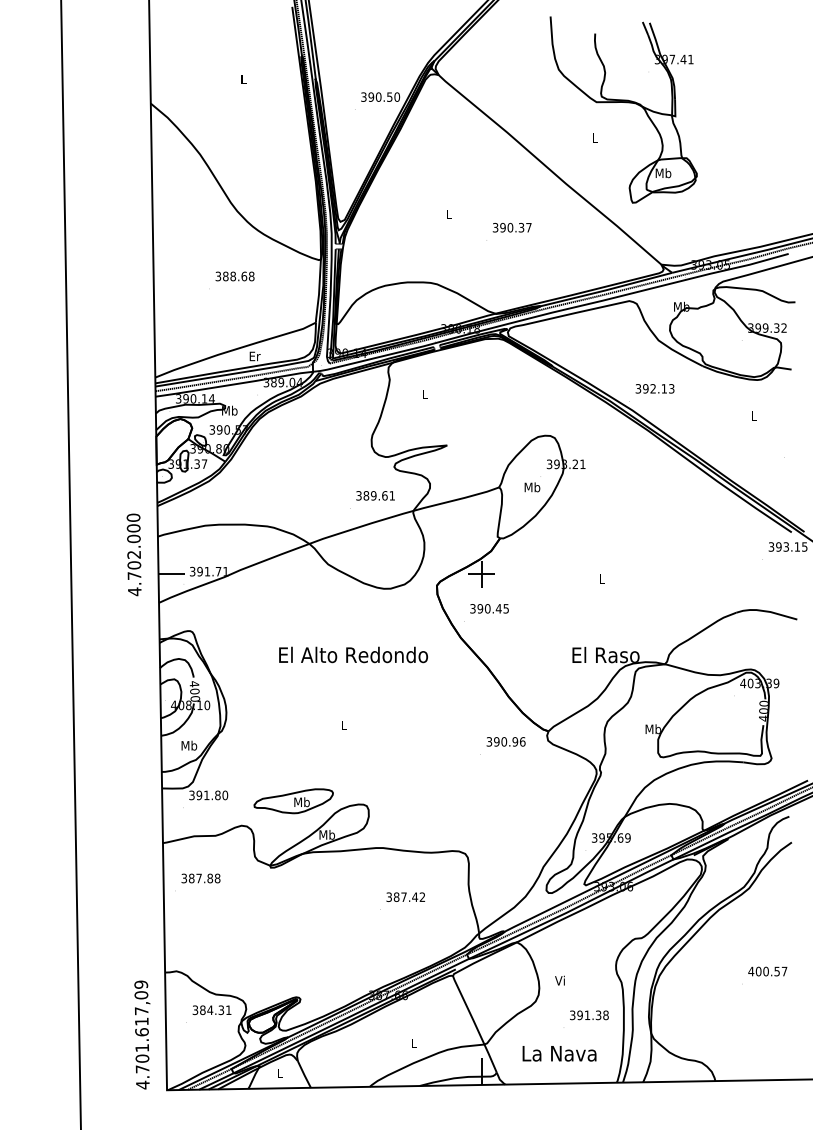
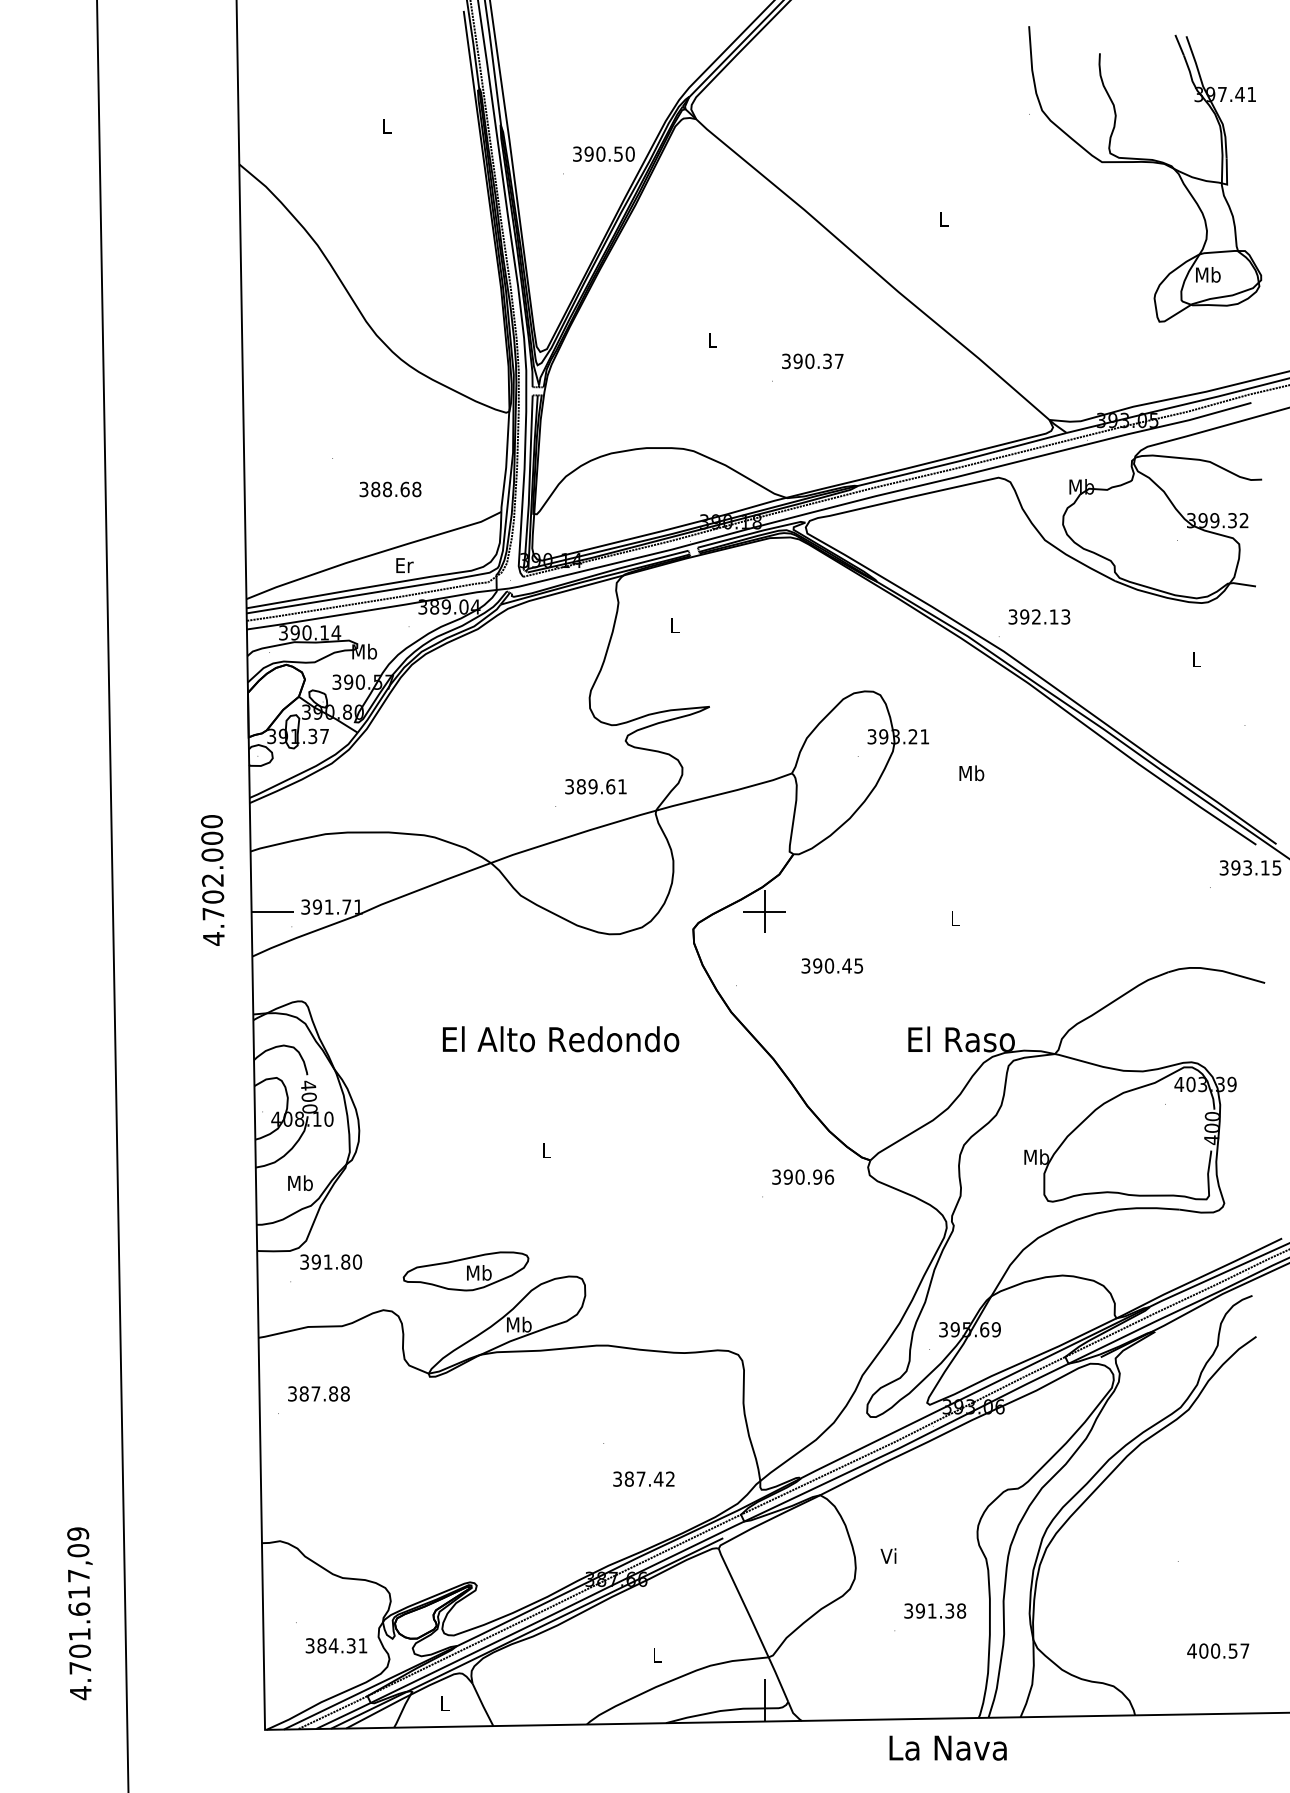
part: (625, 103) -> (1147, 164), moved
text: (234, 276) -> (389, 489), moved
text: (532, 487) -> (971, 773), moved
text: (489, 608) -> (832, 965), moved
text: (405, 896) -> (643, 1478), moved
text: (767, 971) -> (1217, 1650), moved
text: (211, 1010) -> (335, 1646), moved
text: (142, 1034) -> (80, 1612), moved
text: (559, 1053) -> (948, 1747), moved

